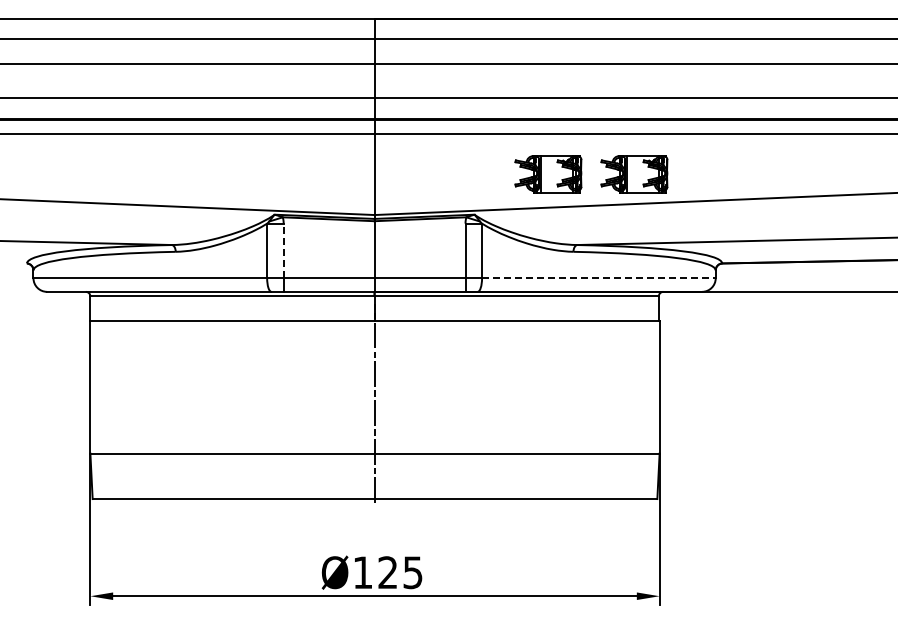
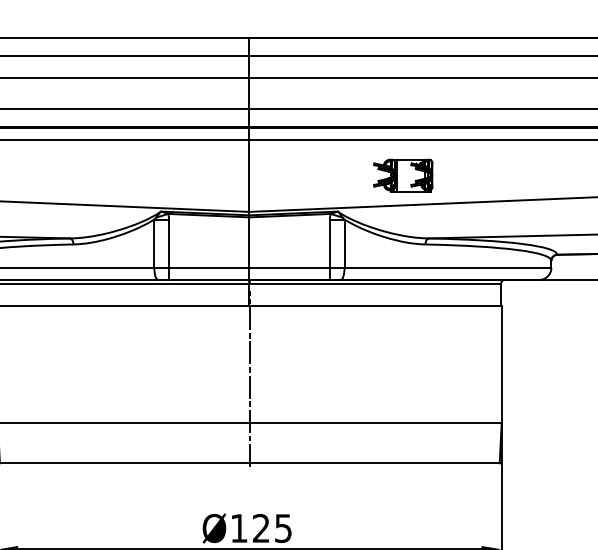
part: (634, 174) -> (479, 176), removed
line: (283, 250) -> (168, 243), dashed -> solid
line: (598, 278) -> (447, 268), dashed -> solid

